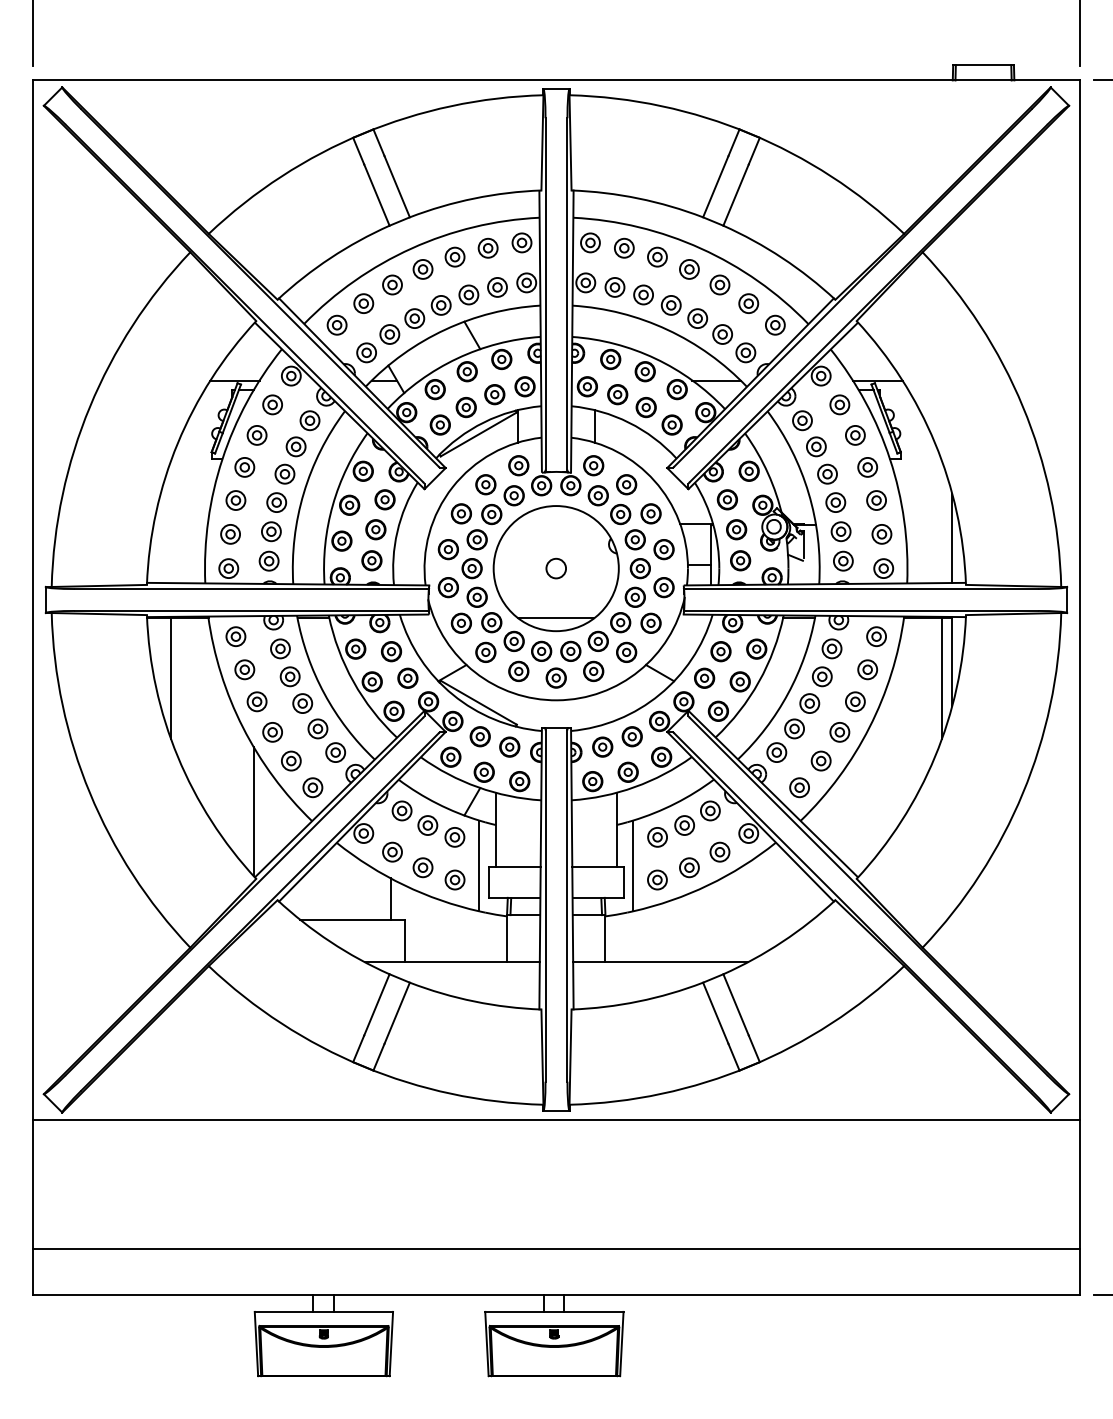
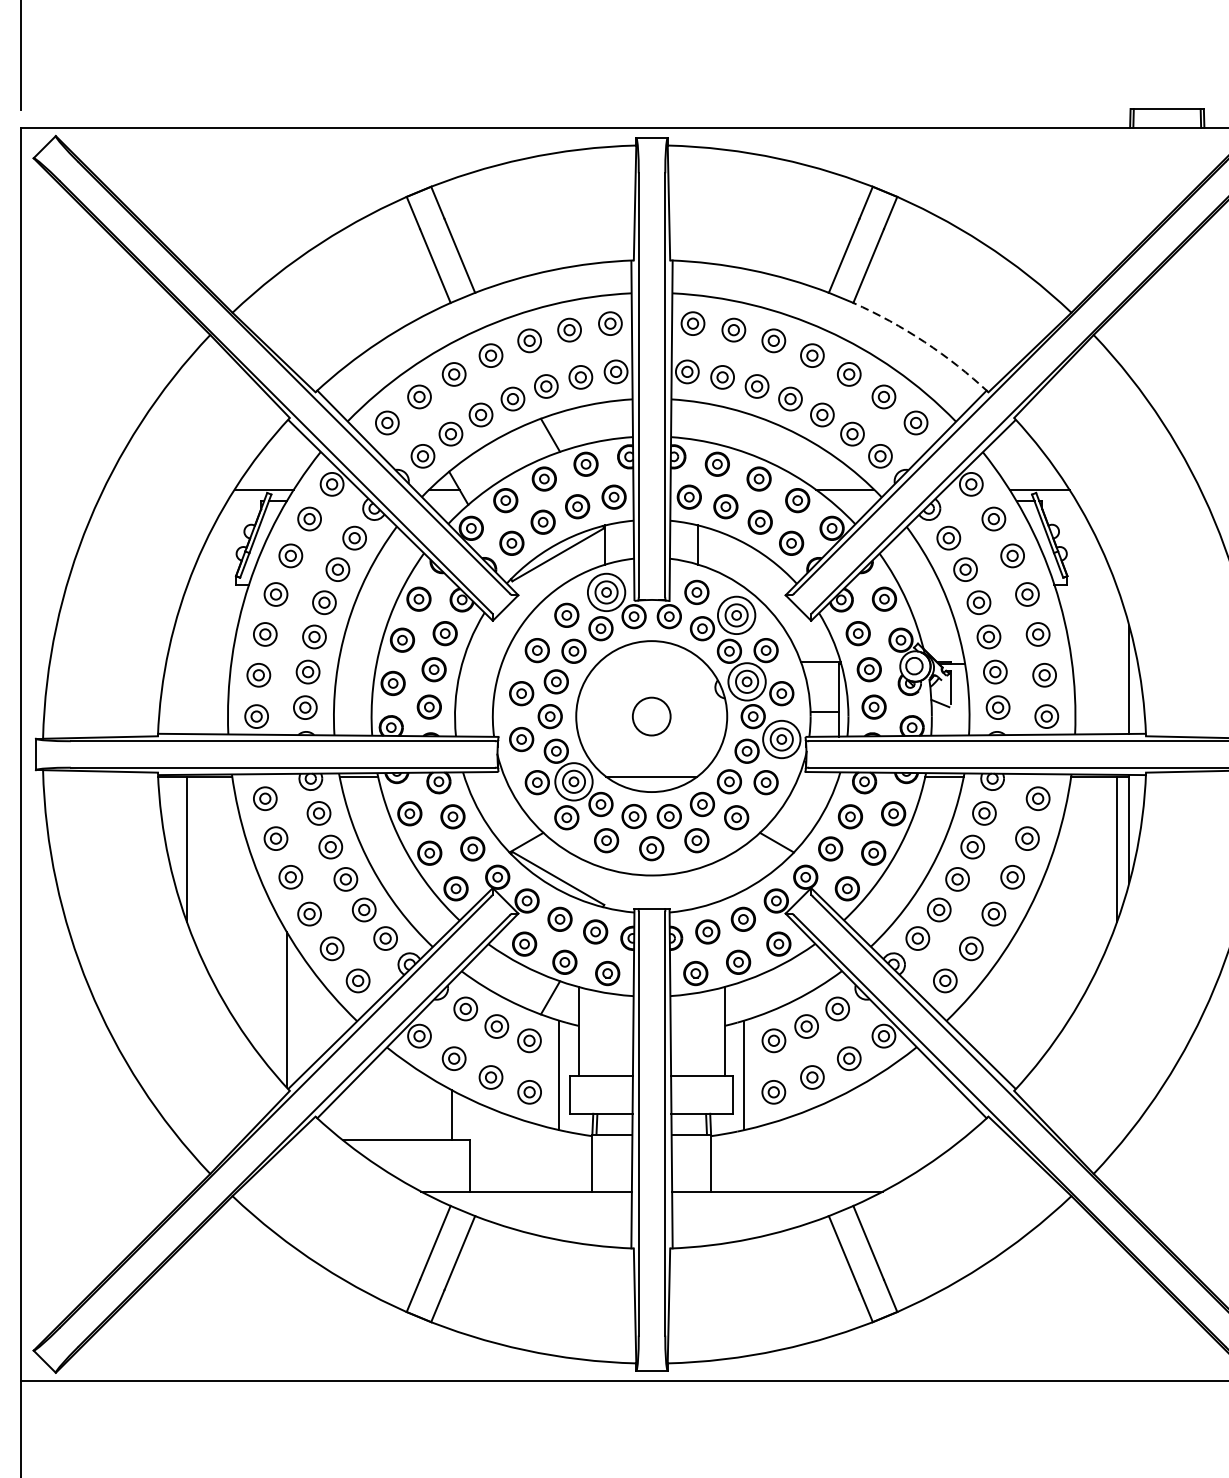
arc: (782, 258) -> (924, 342), solid -> dashed
circle: (518, 465) -> (606, 592), size x1.6
circle: (626, 484) -> (736, 615), size x1.6
circle: (634, 539) -> (746, 681), size x1.6
circle: (556, 568) -> (652, 716), size x1.6
circle: (663, 587) -> (781, 739), size x1.6
circle: (491, 622) -> (573, 781), size x1.6

